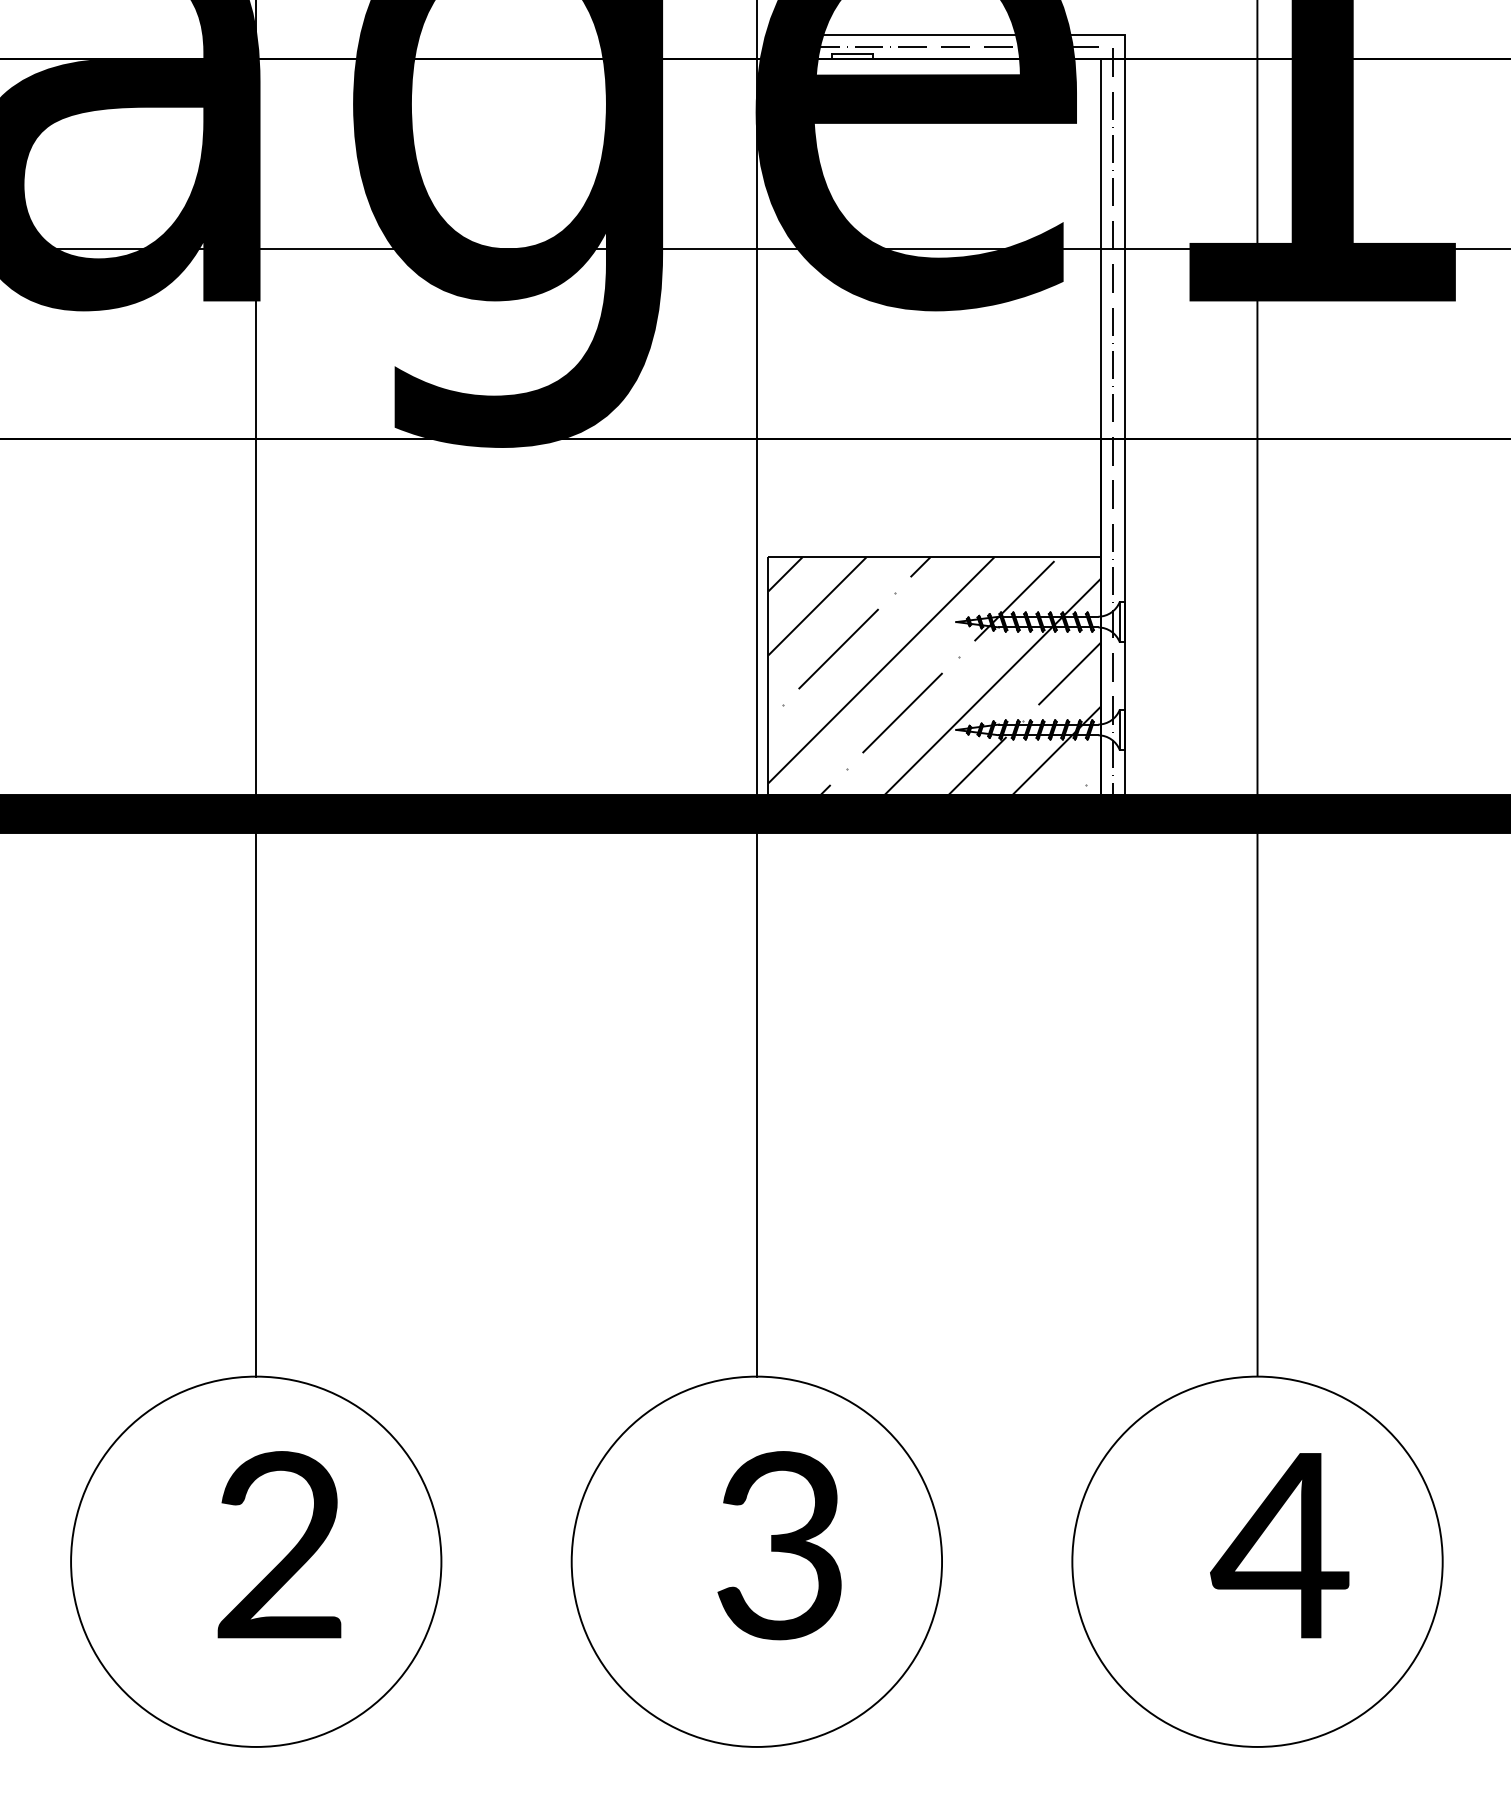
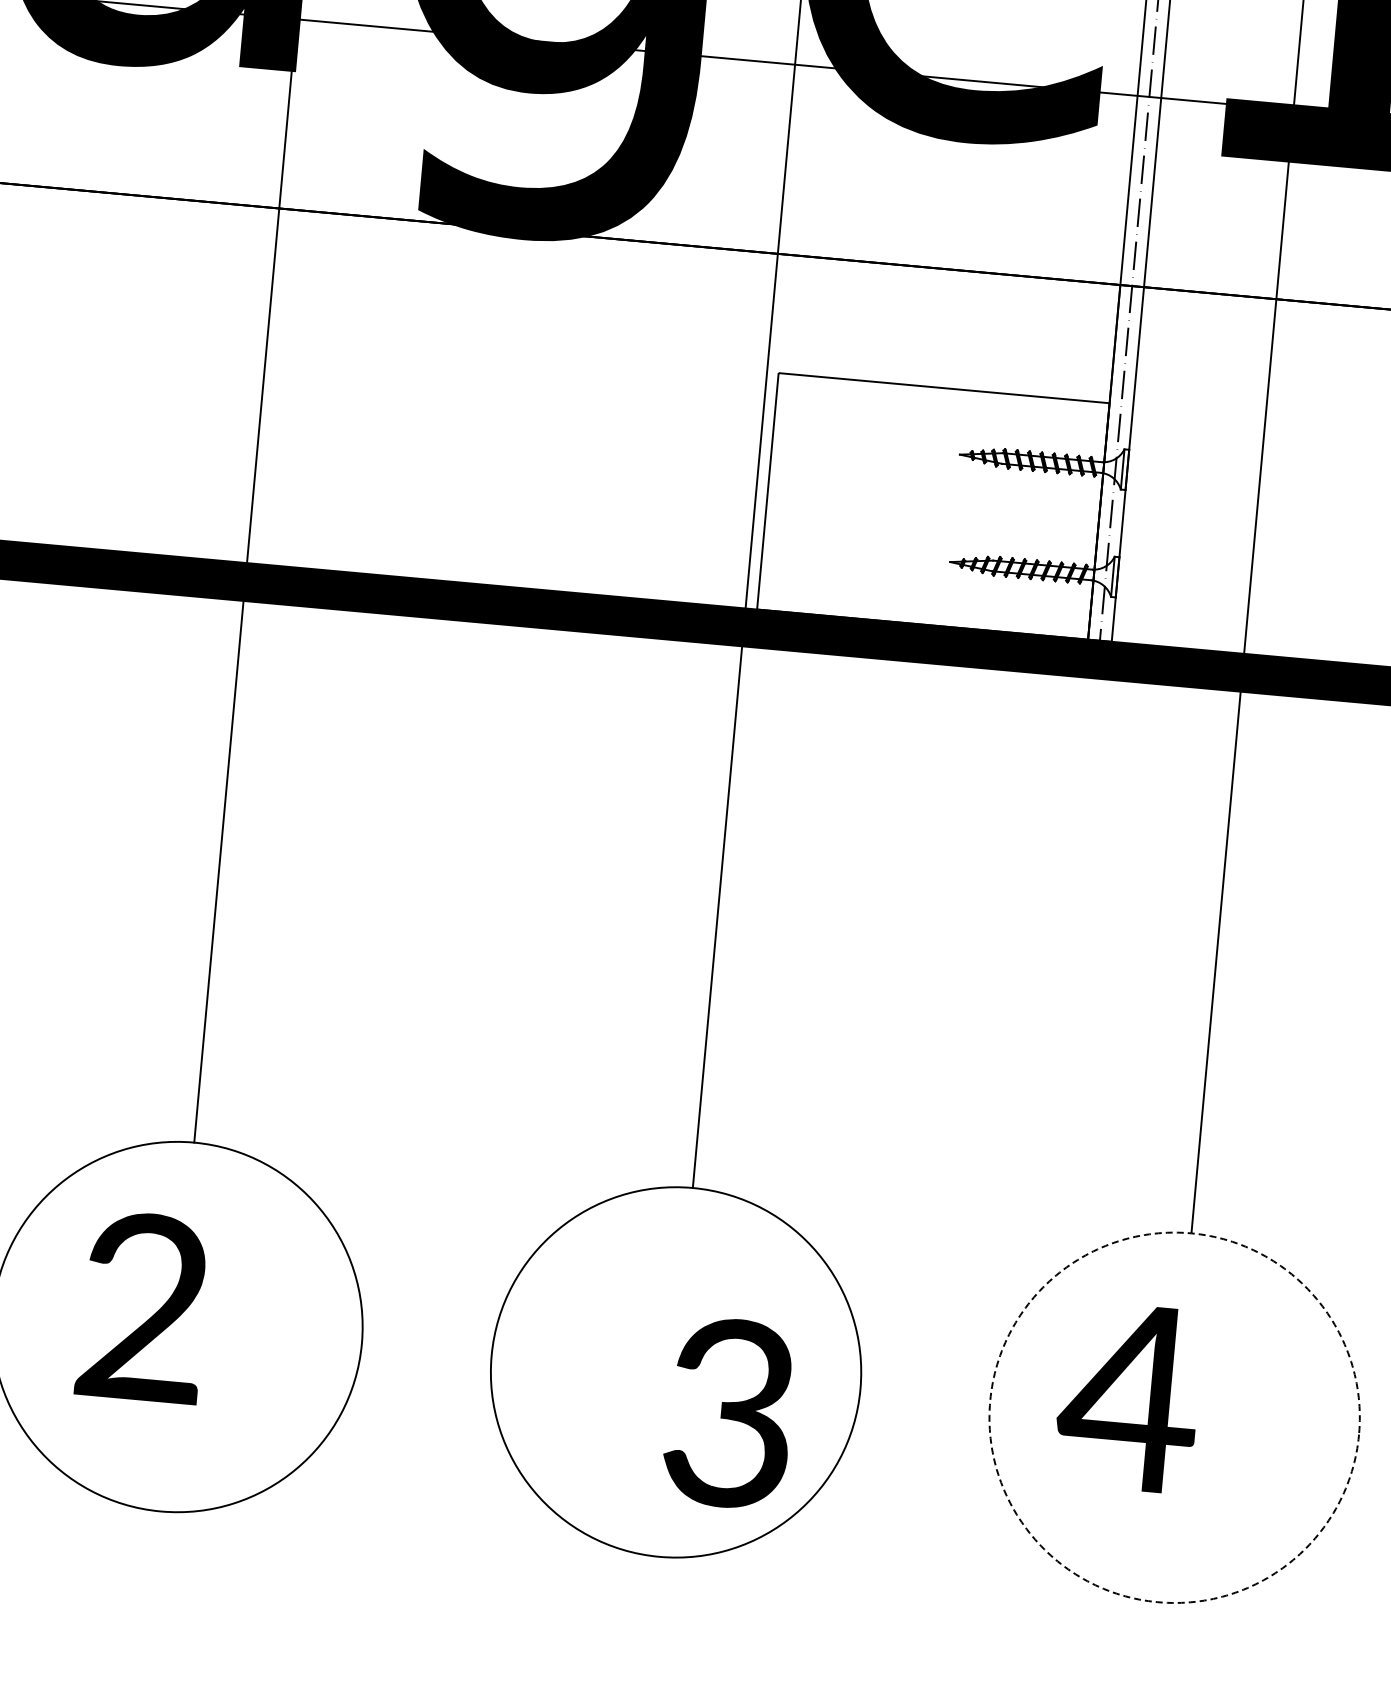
hatch: (934, 675) -> (933, 505), removed
text: (279, 1544) -> (143, 1306), moved
text: (779, 1545) -> (729, 1413), moved
text: (1279, 1545) -> (1128, 1397), moved
circle: (1257, 1561) -> (1174, 1417), solid -> dashed

